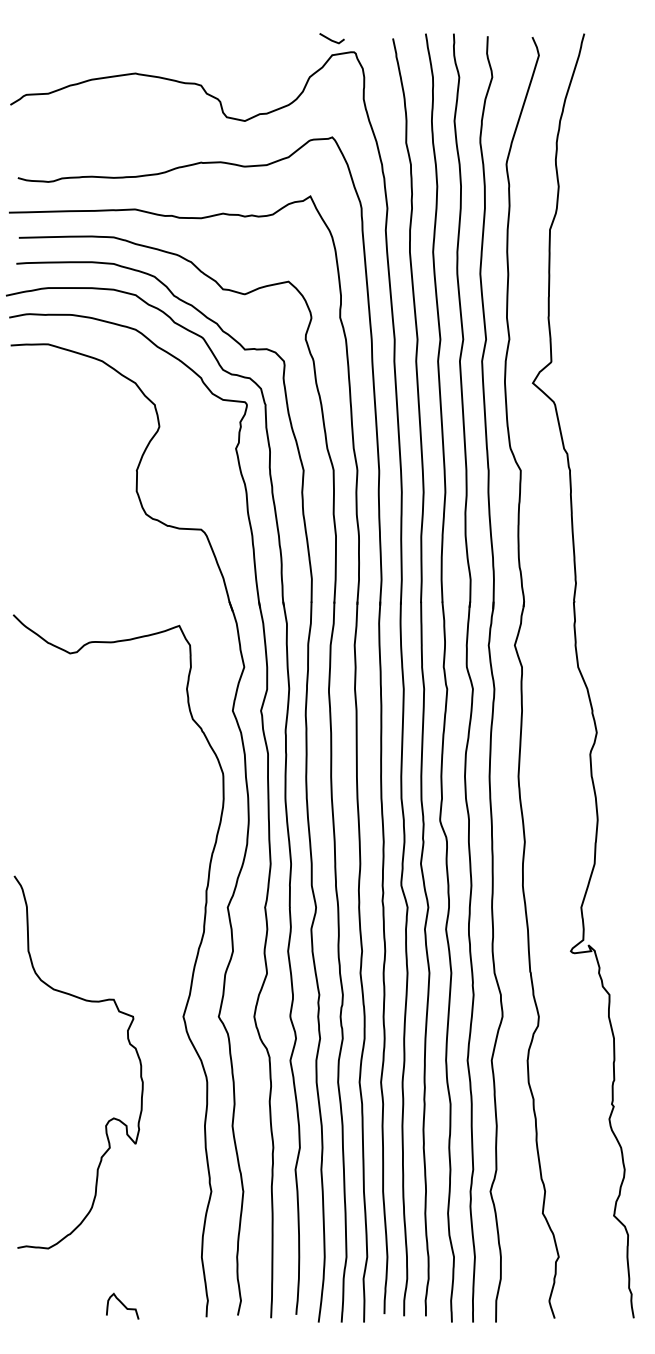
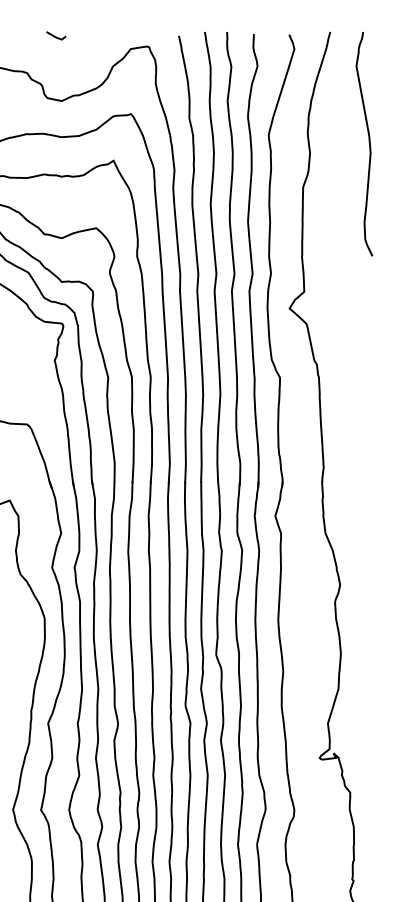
line: (330, 38) -> (55, 35), moved
curve: (633, 175) -> (369, 144), added

